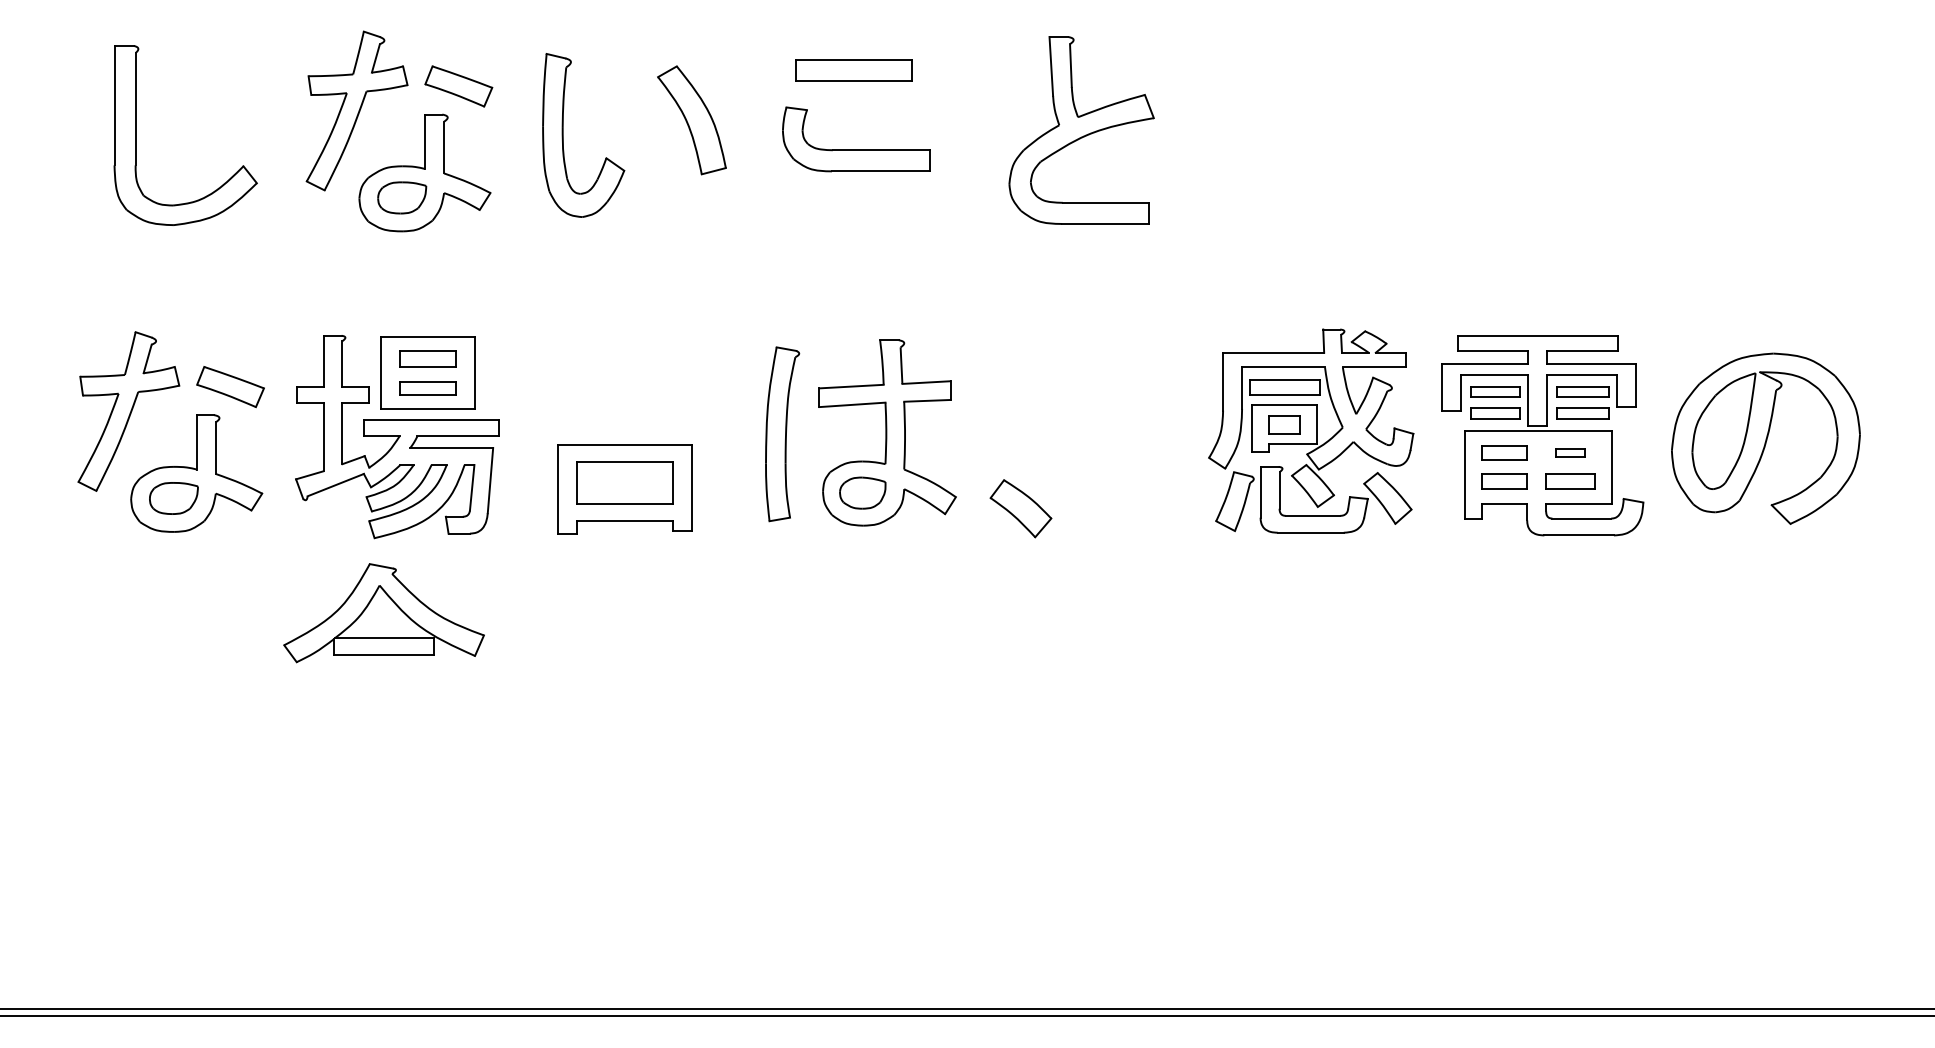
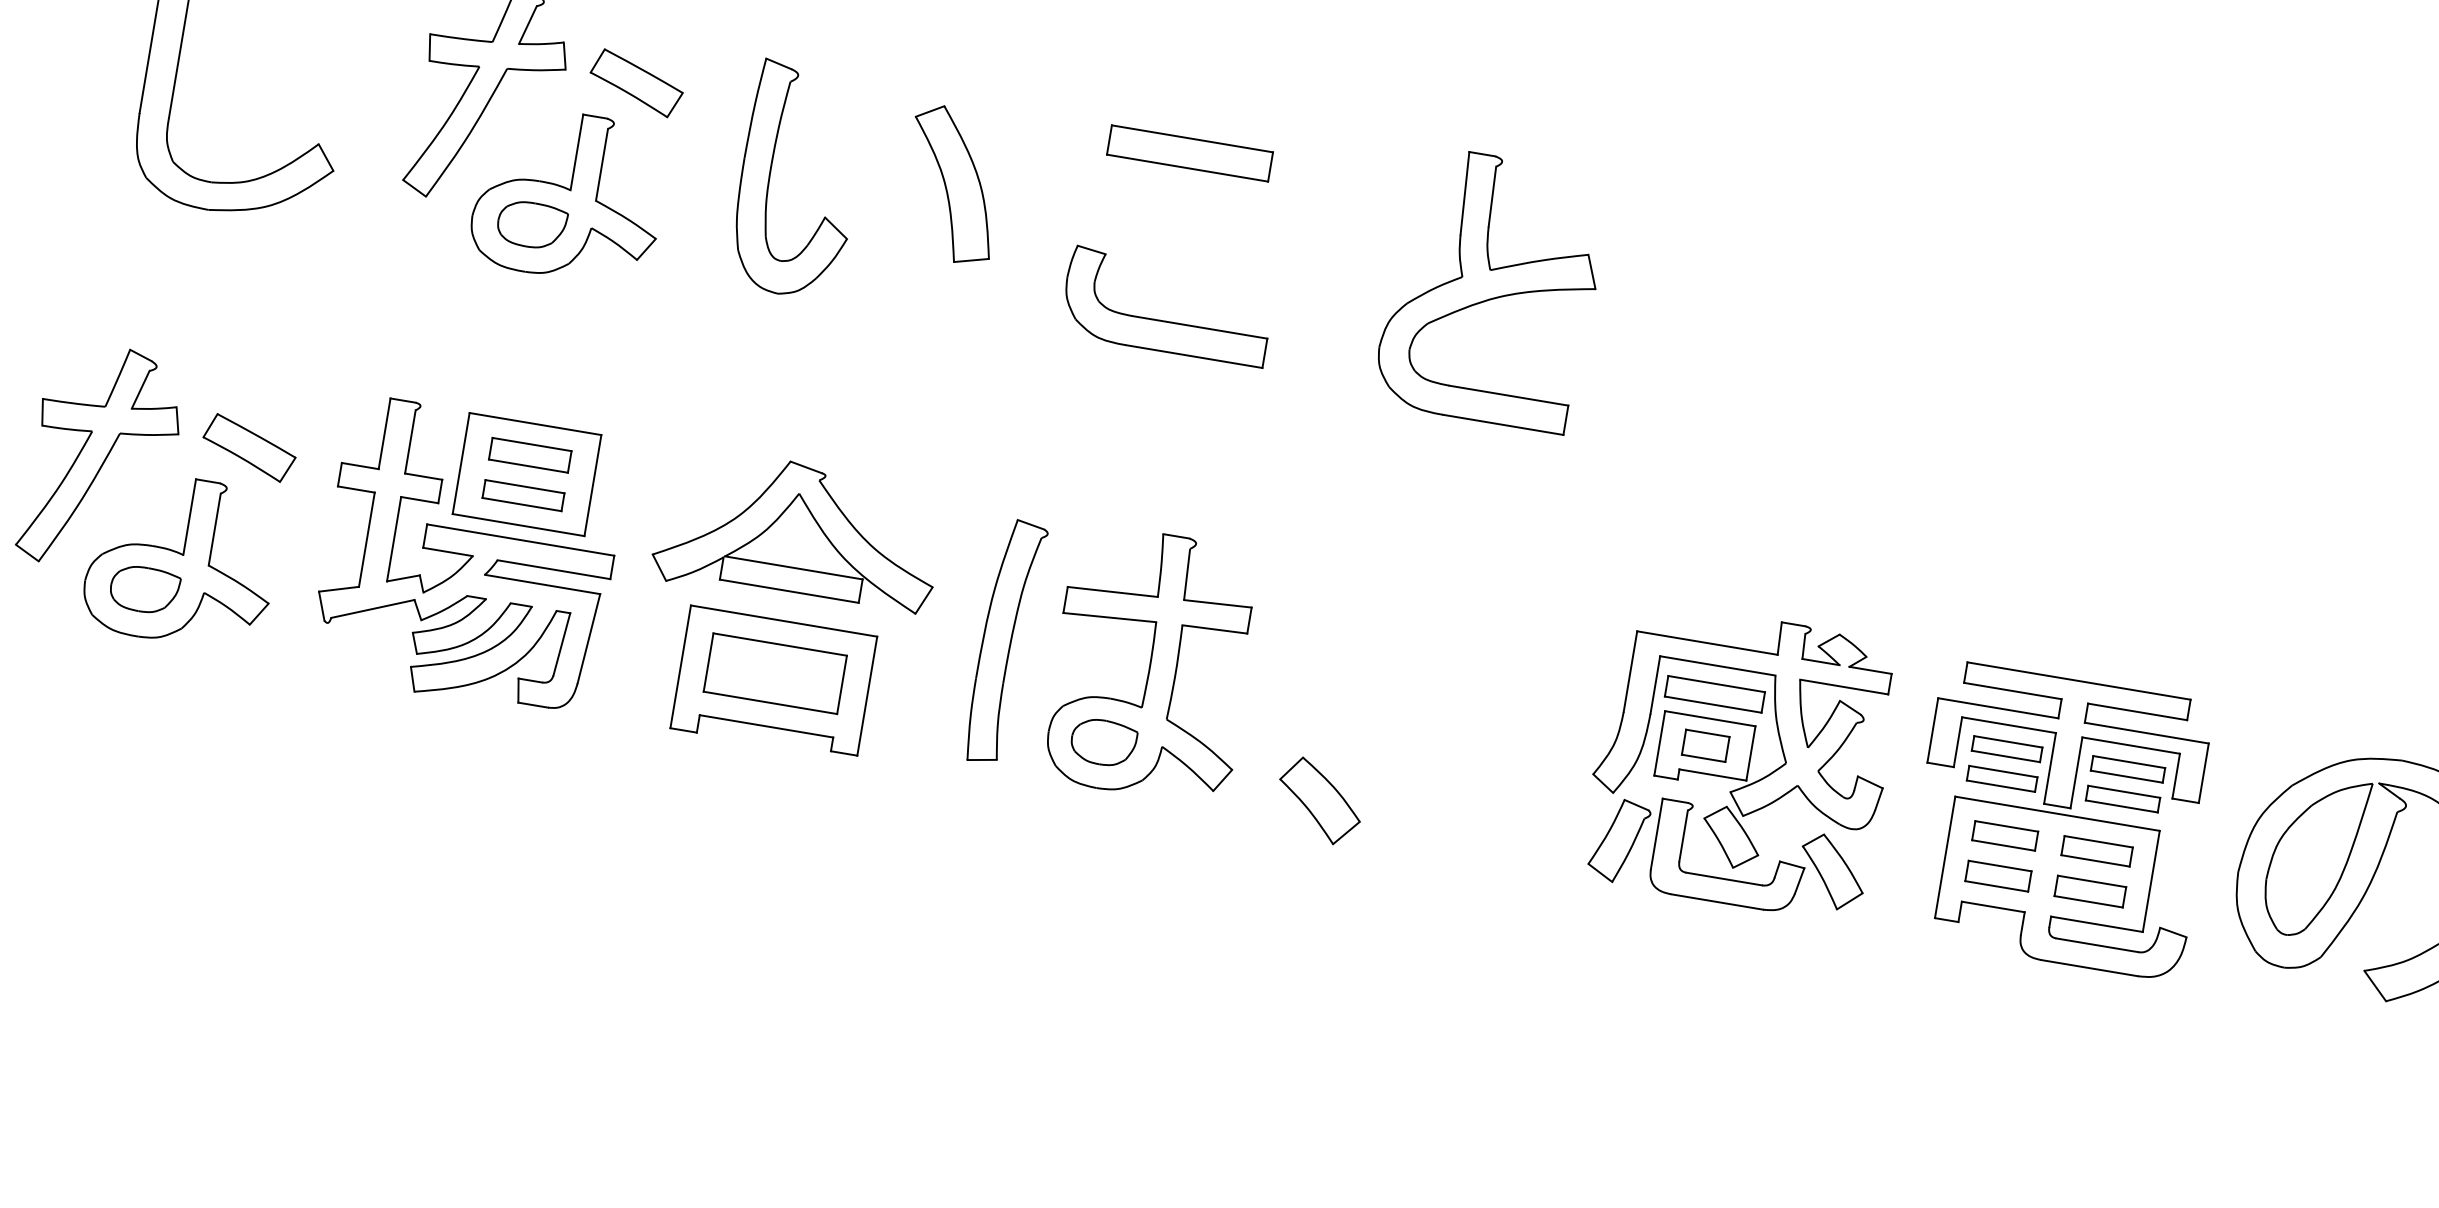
part: (856, 149) -> (1165, 320), moved
part: (1570, 452) -> (2096, 850), size x1.67
part: (383, 613) -> (798, 533), moved

